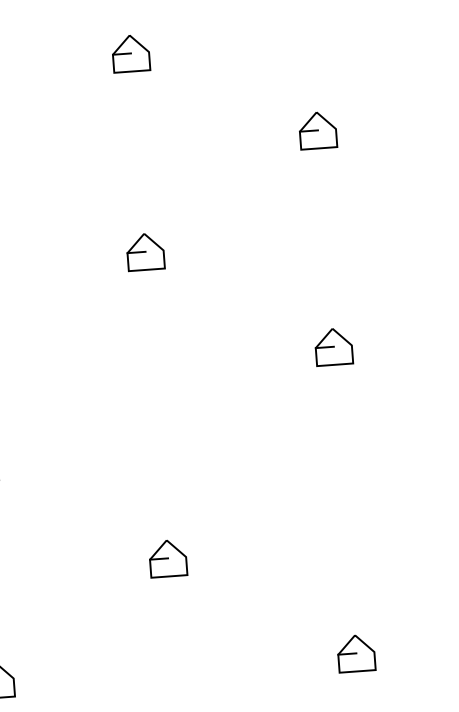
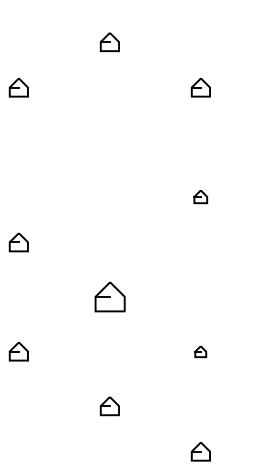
part: (144, 252) -> (109, 142), removed
part: (332, 346) -> (200, 196), size x0.7
part: (167, 557) -> (109, 296), size x1.6
part: (355, 653) -> (200, 351), size x0.6

